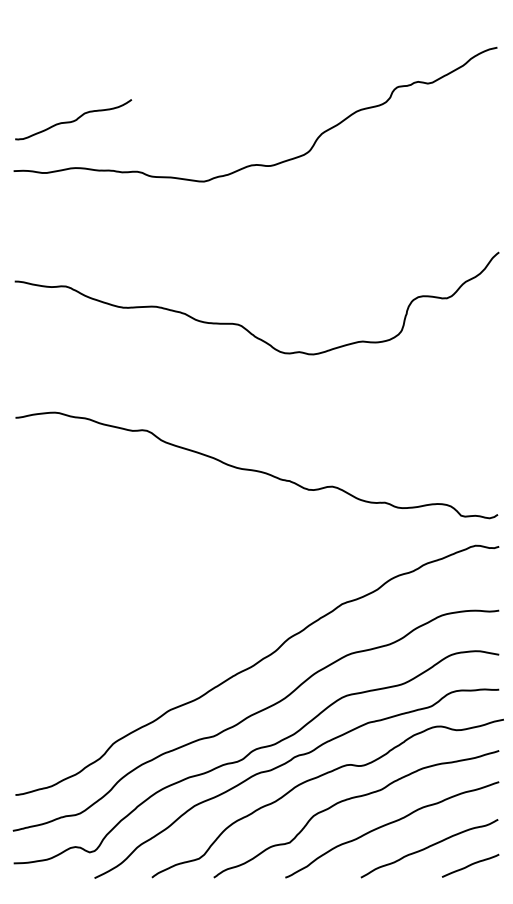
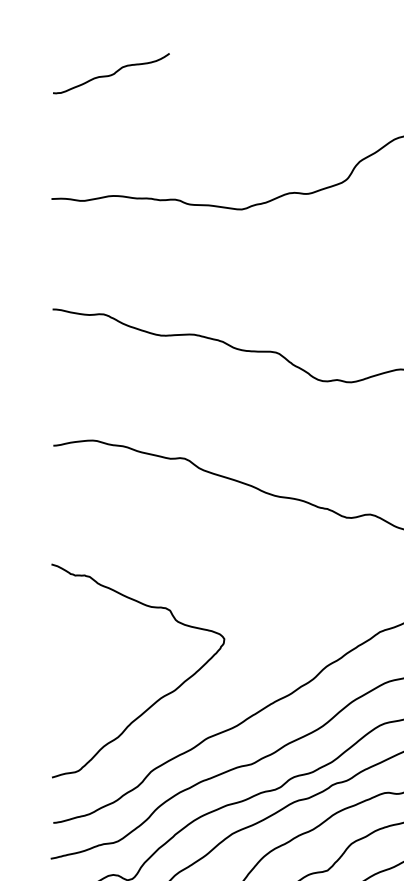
curve: (74, 119) -> (112, 73), moved
curve: (122, 669) -> (160, 697), added

